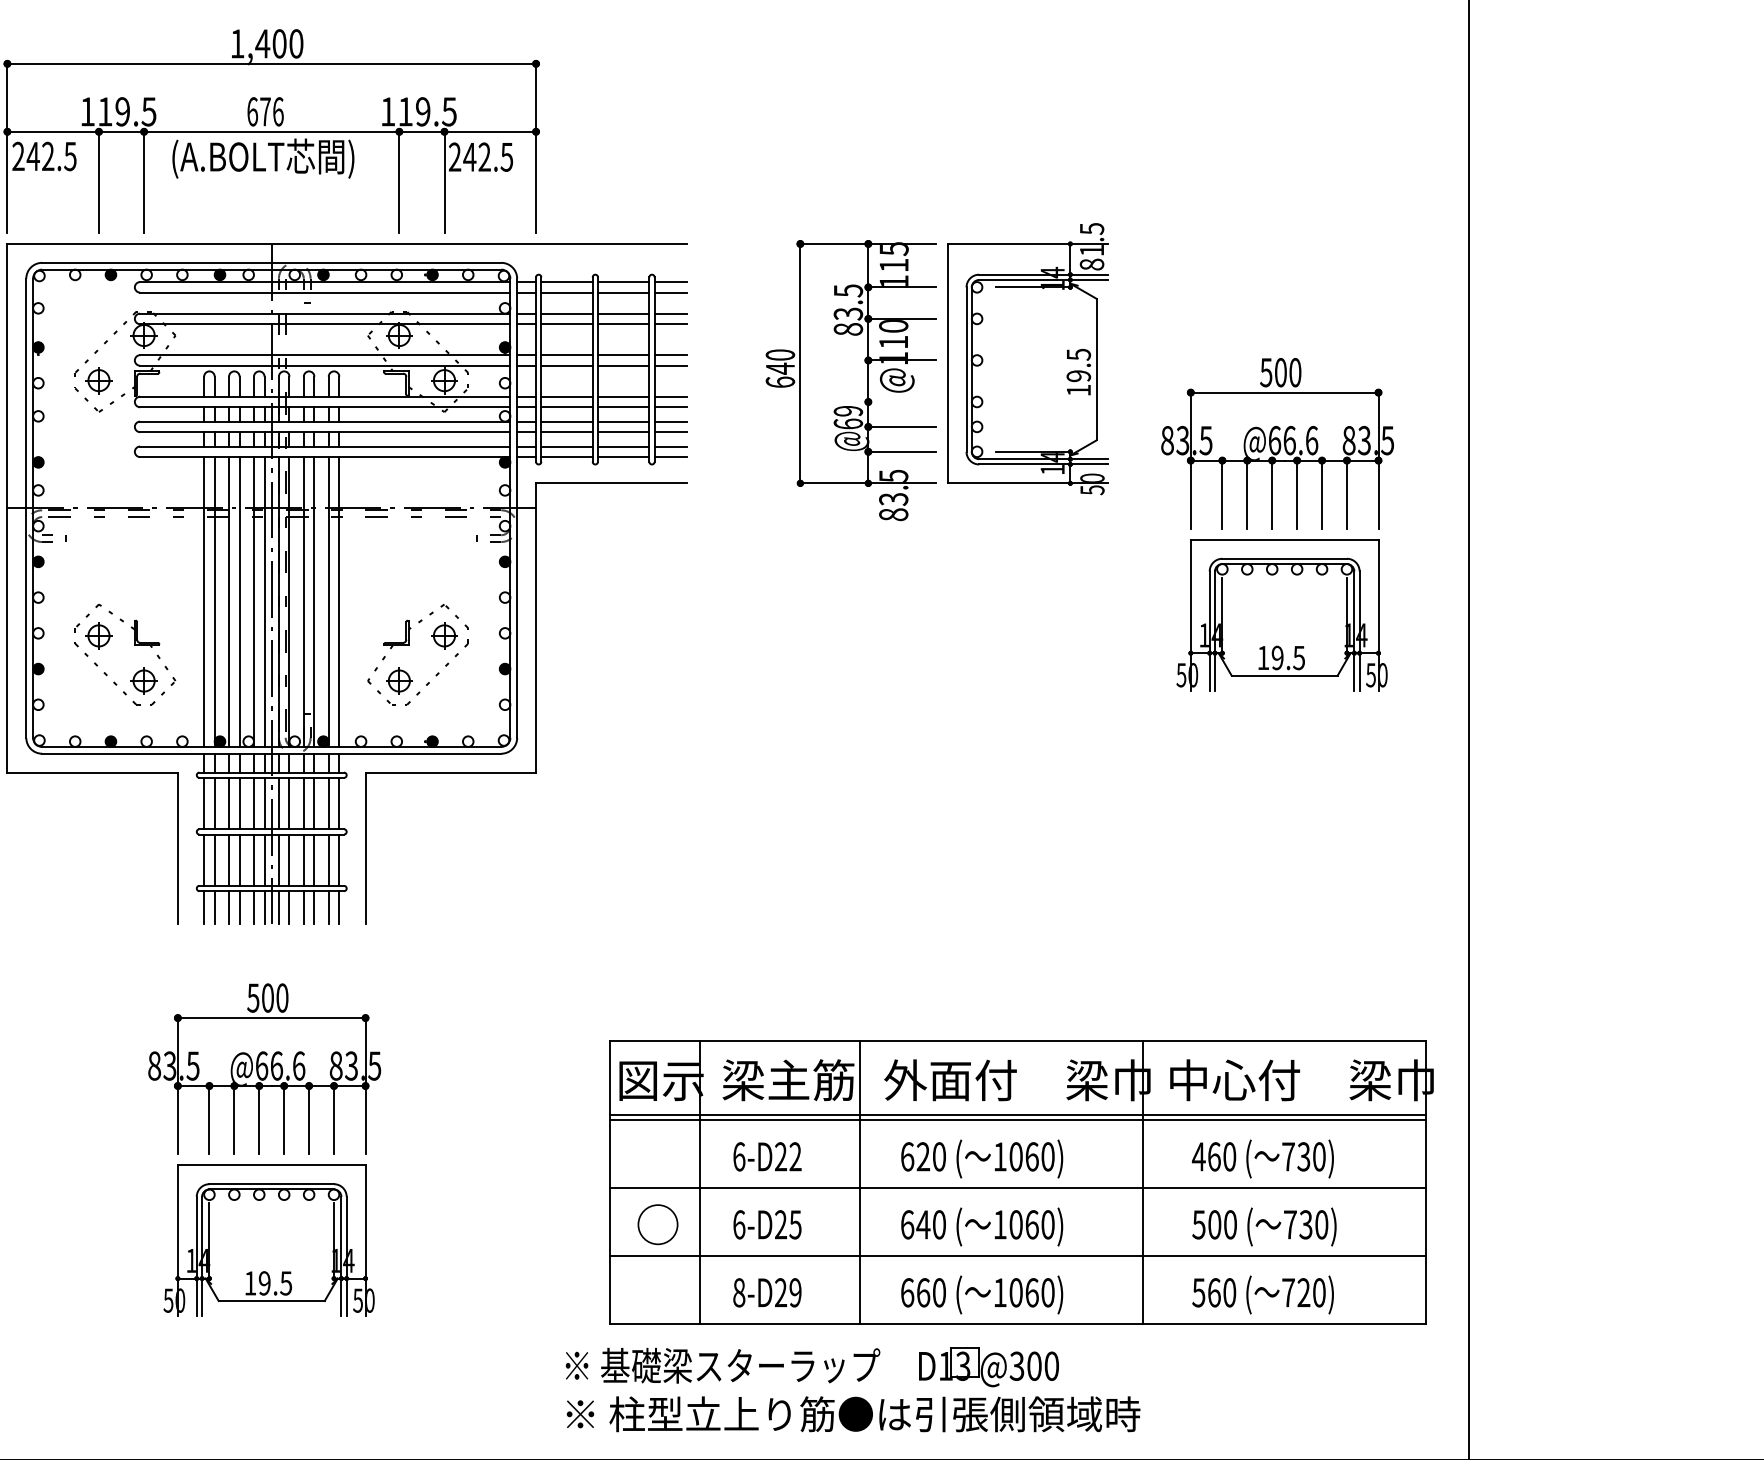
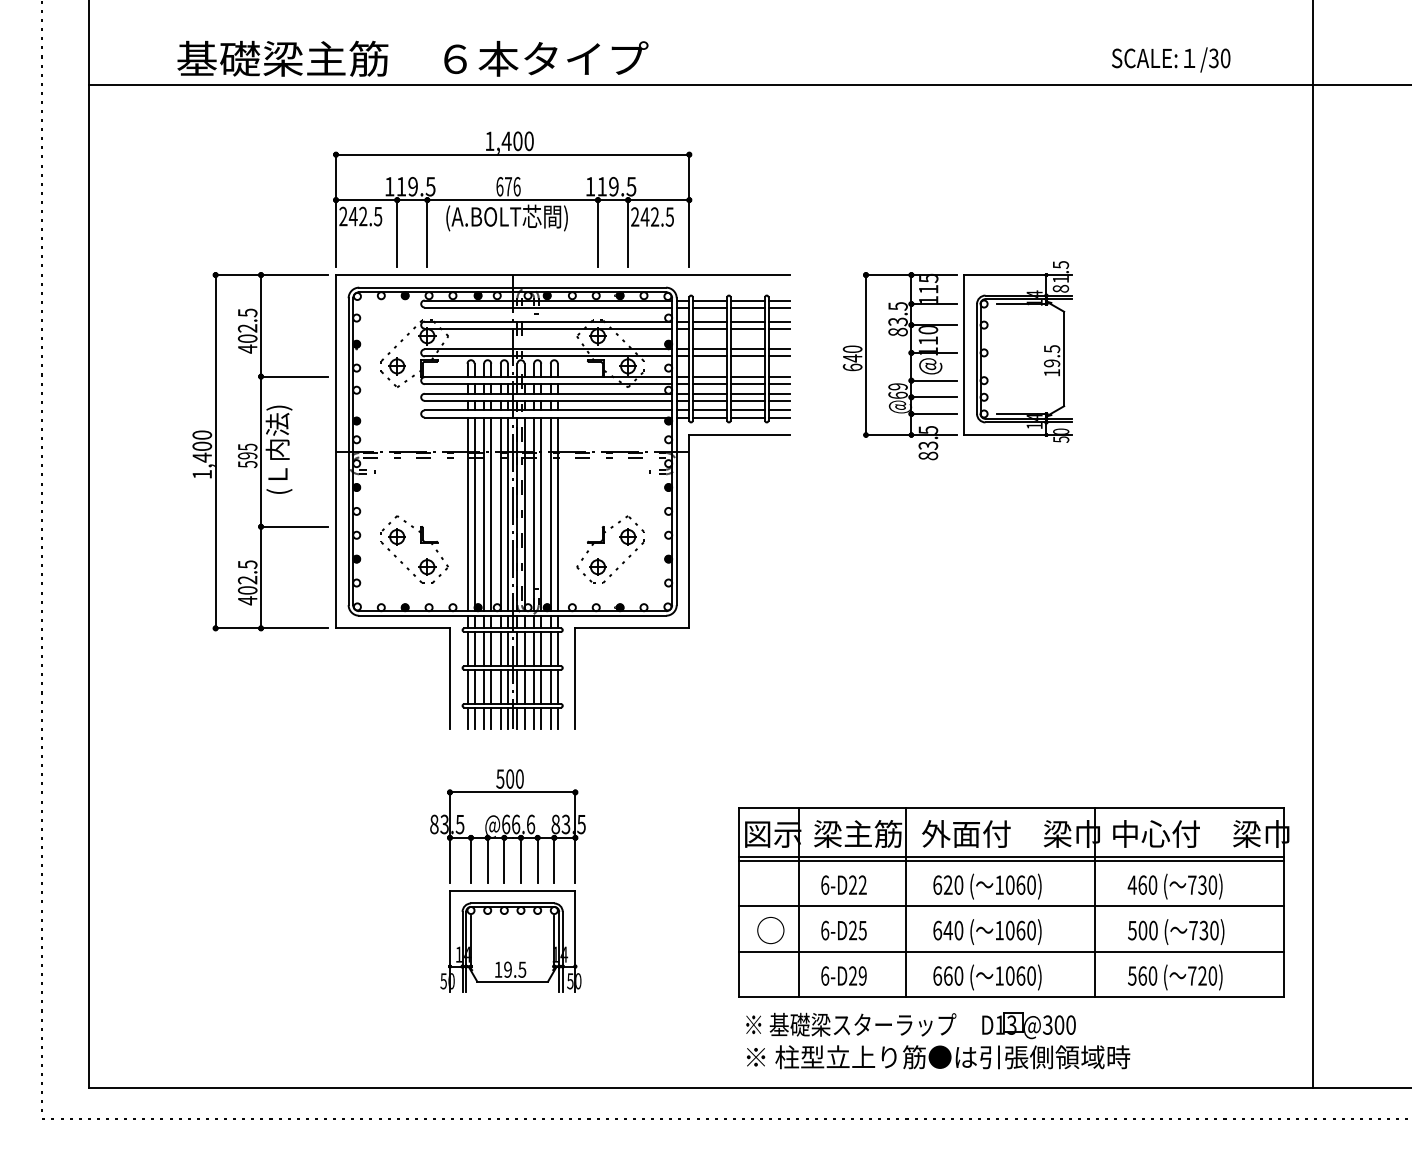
line: (901, 401) -> (933, 380), added
part: (1276, 524) -> (1184, 462), removed
text: (739, 1291) -> (825, 975), 8-D29 -> 6-D29
part: (853, 1389) -> (938, 1040), moved

